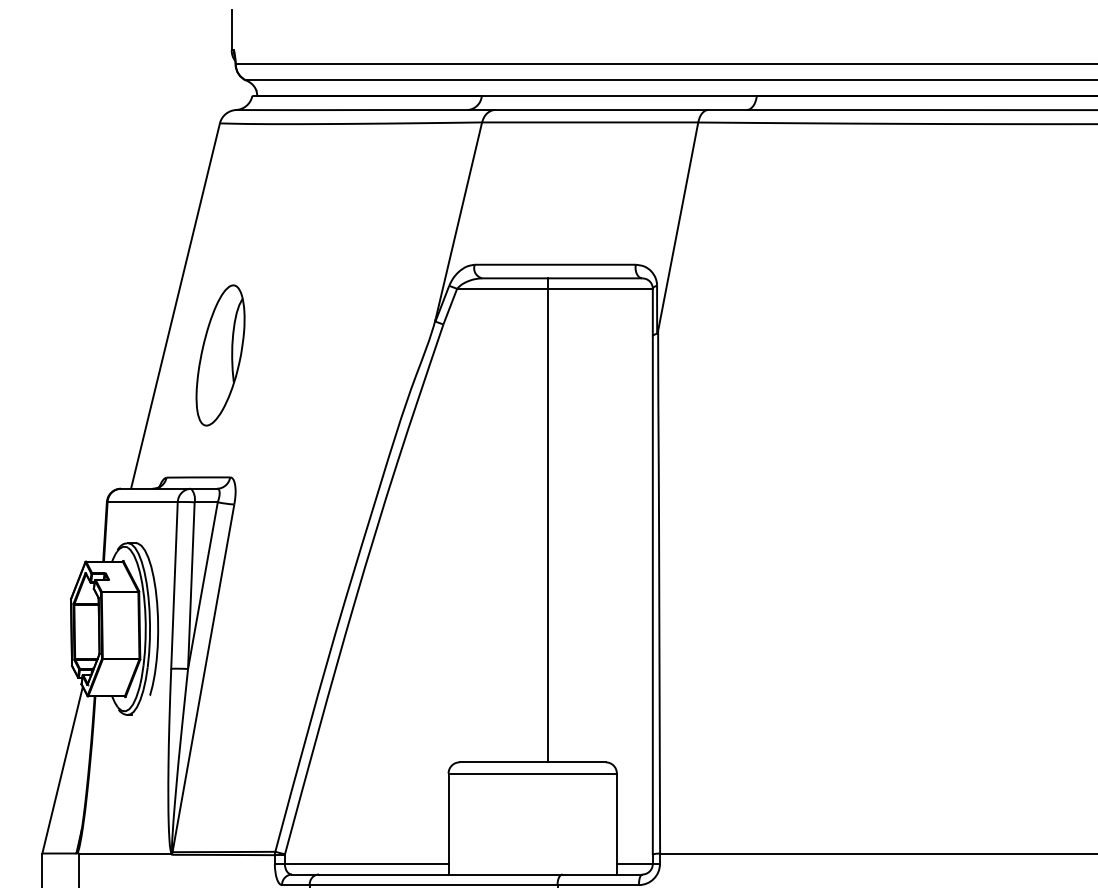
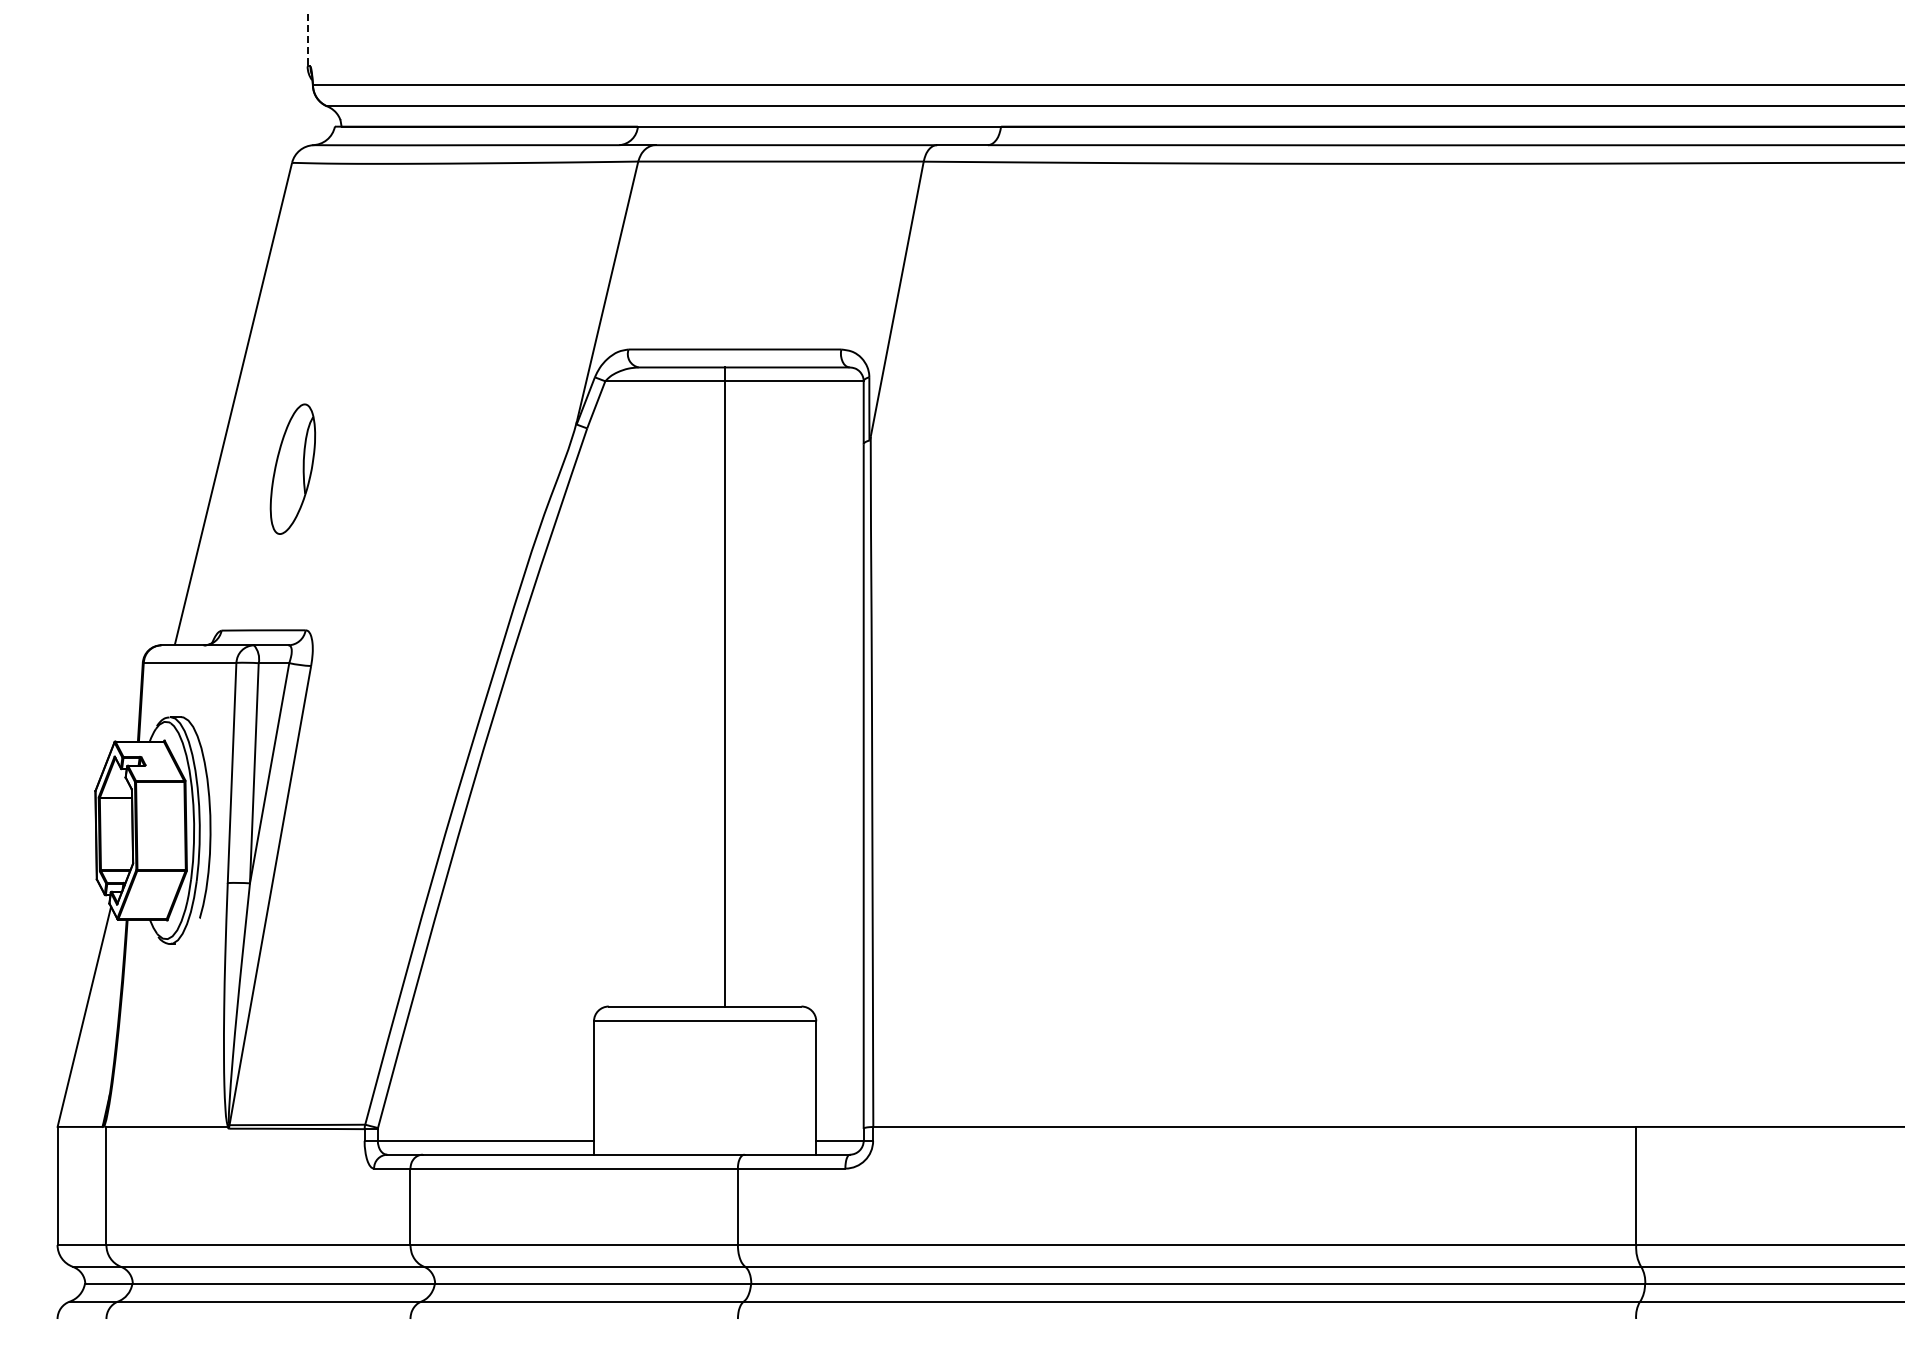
line: (231, 30) -> (307, 40), solid -> dashed
part: (220, 354) -> (292, 468), size x0.7

